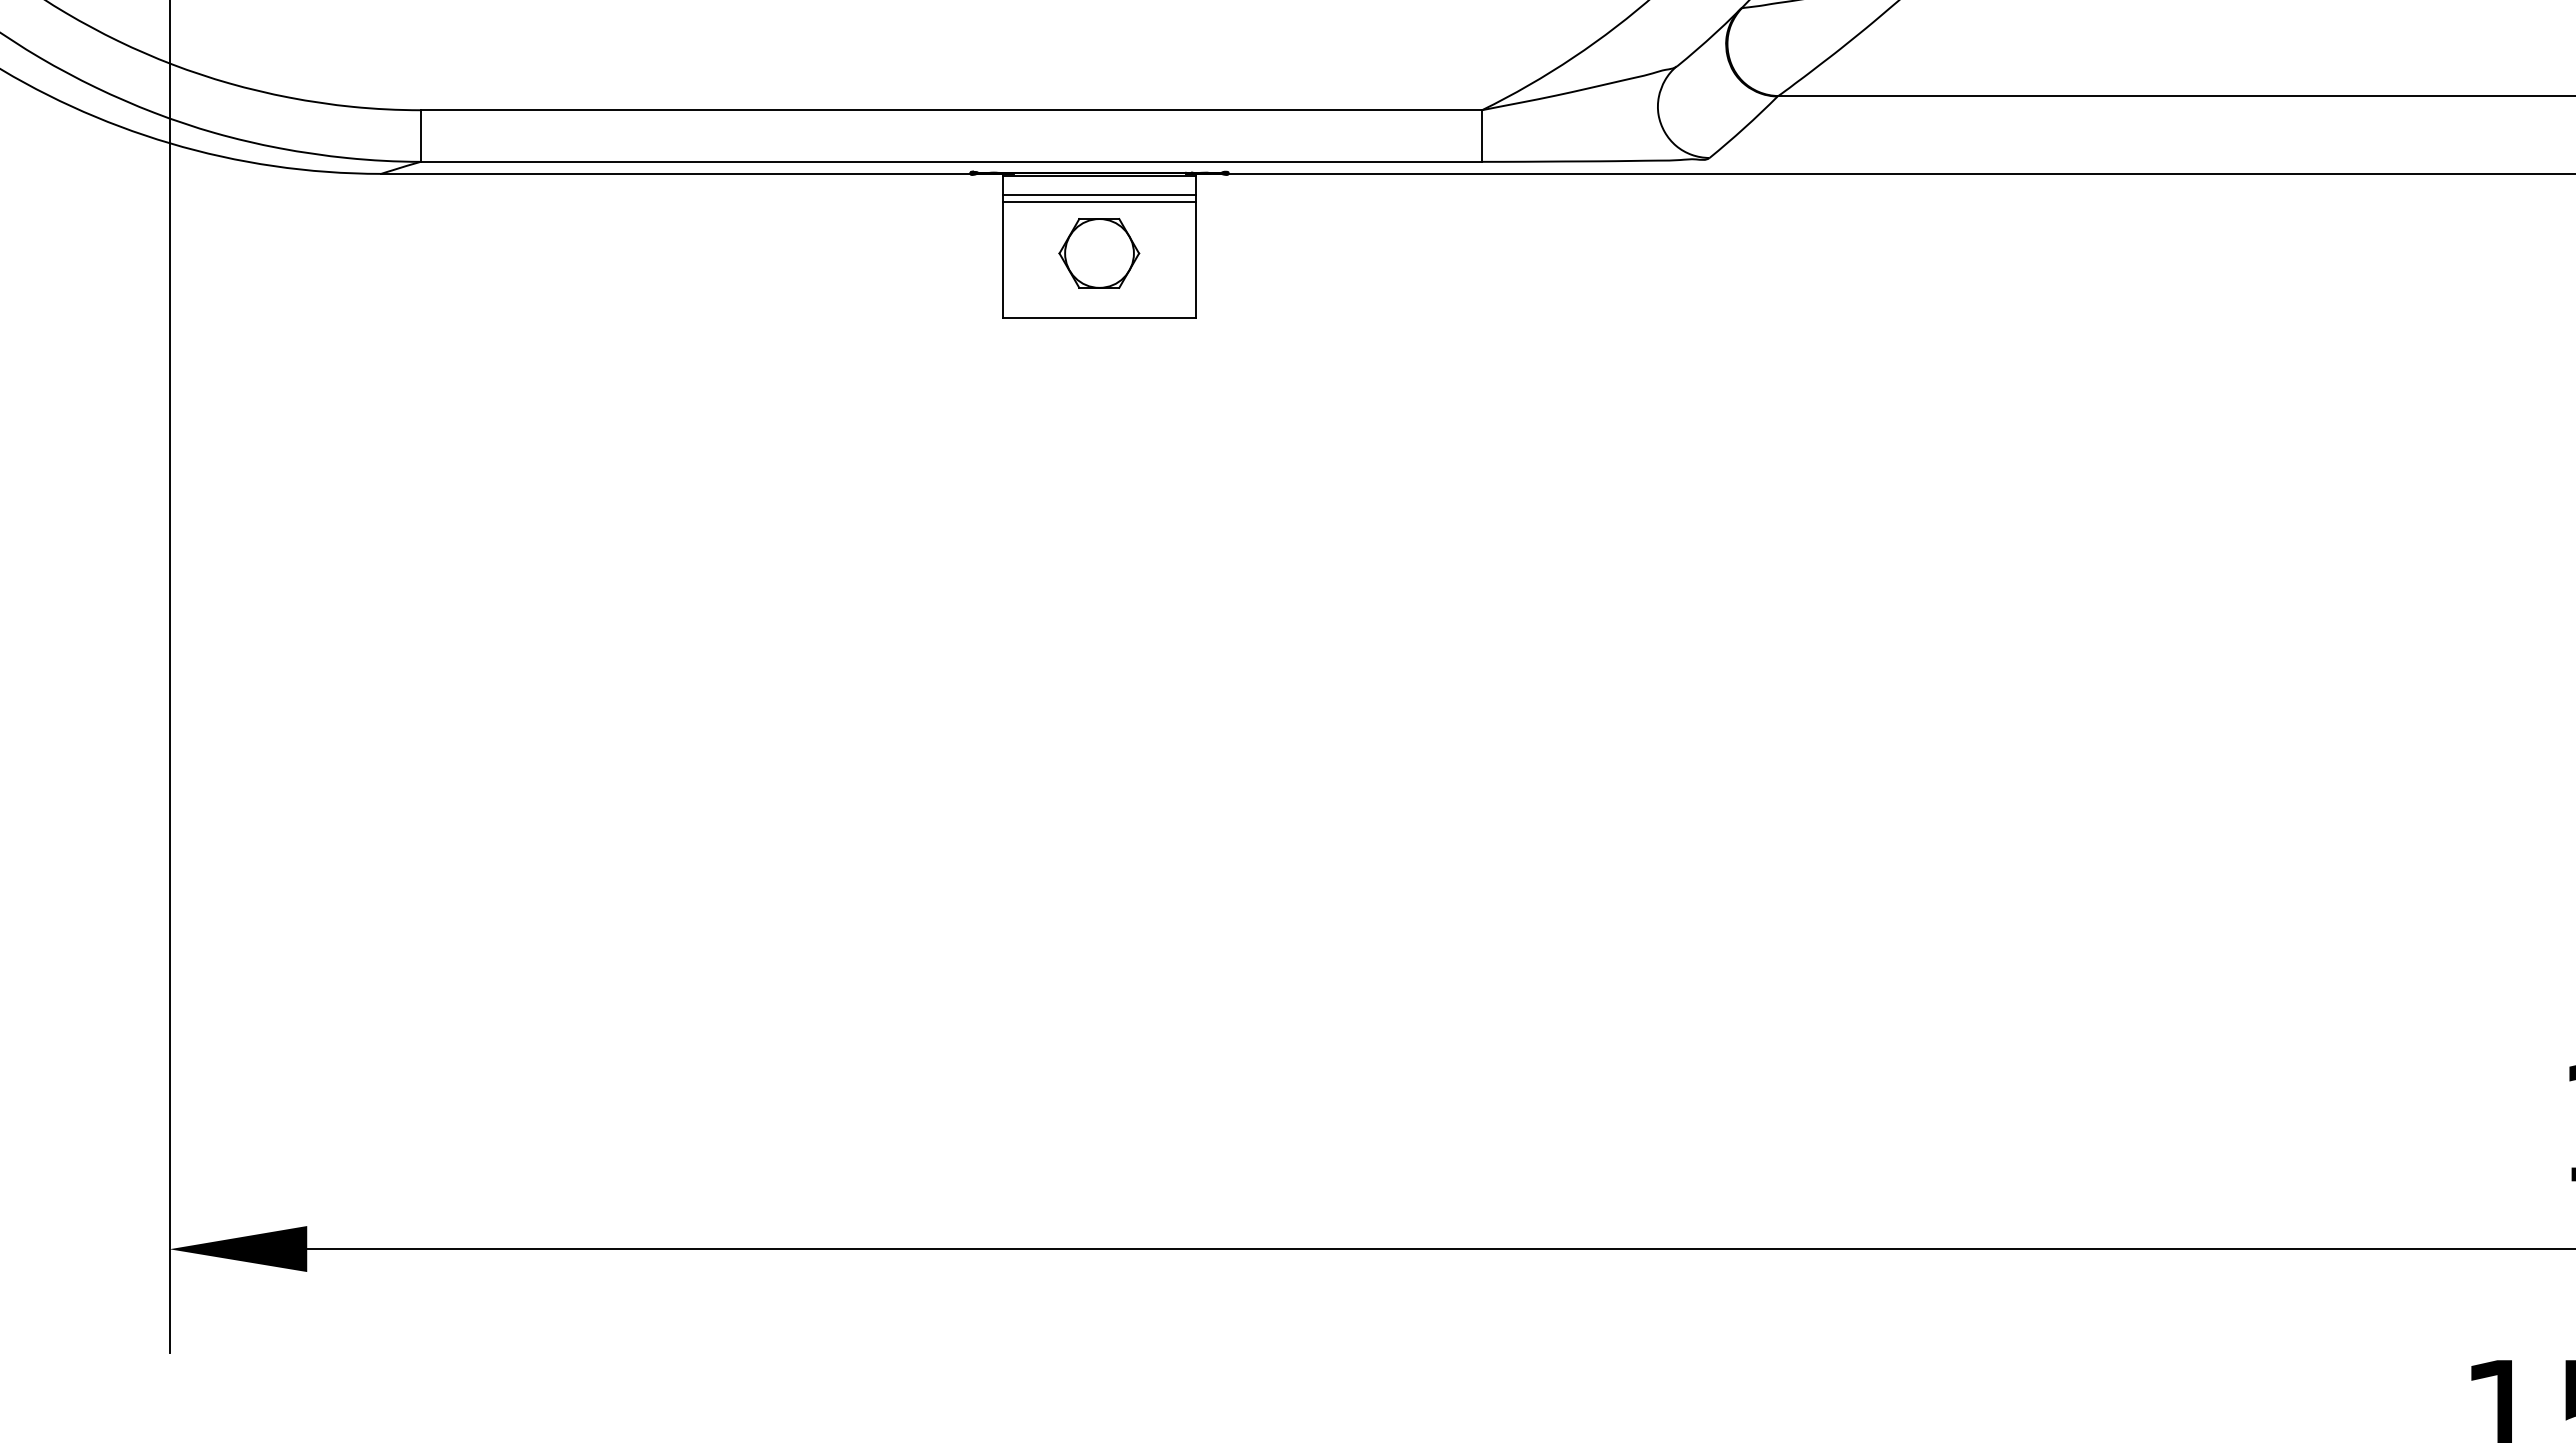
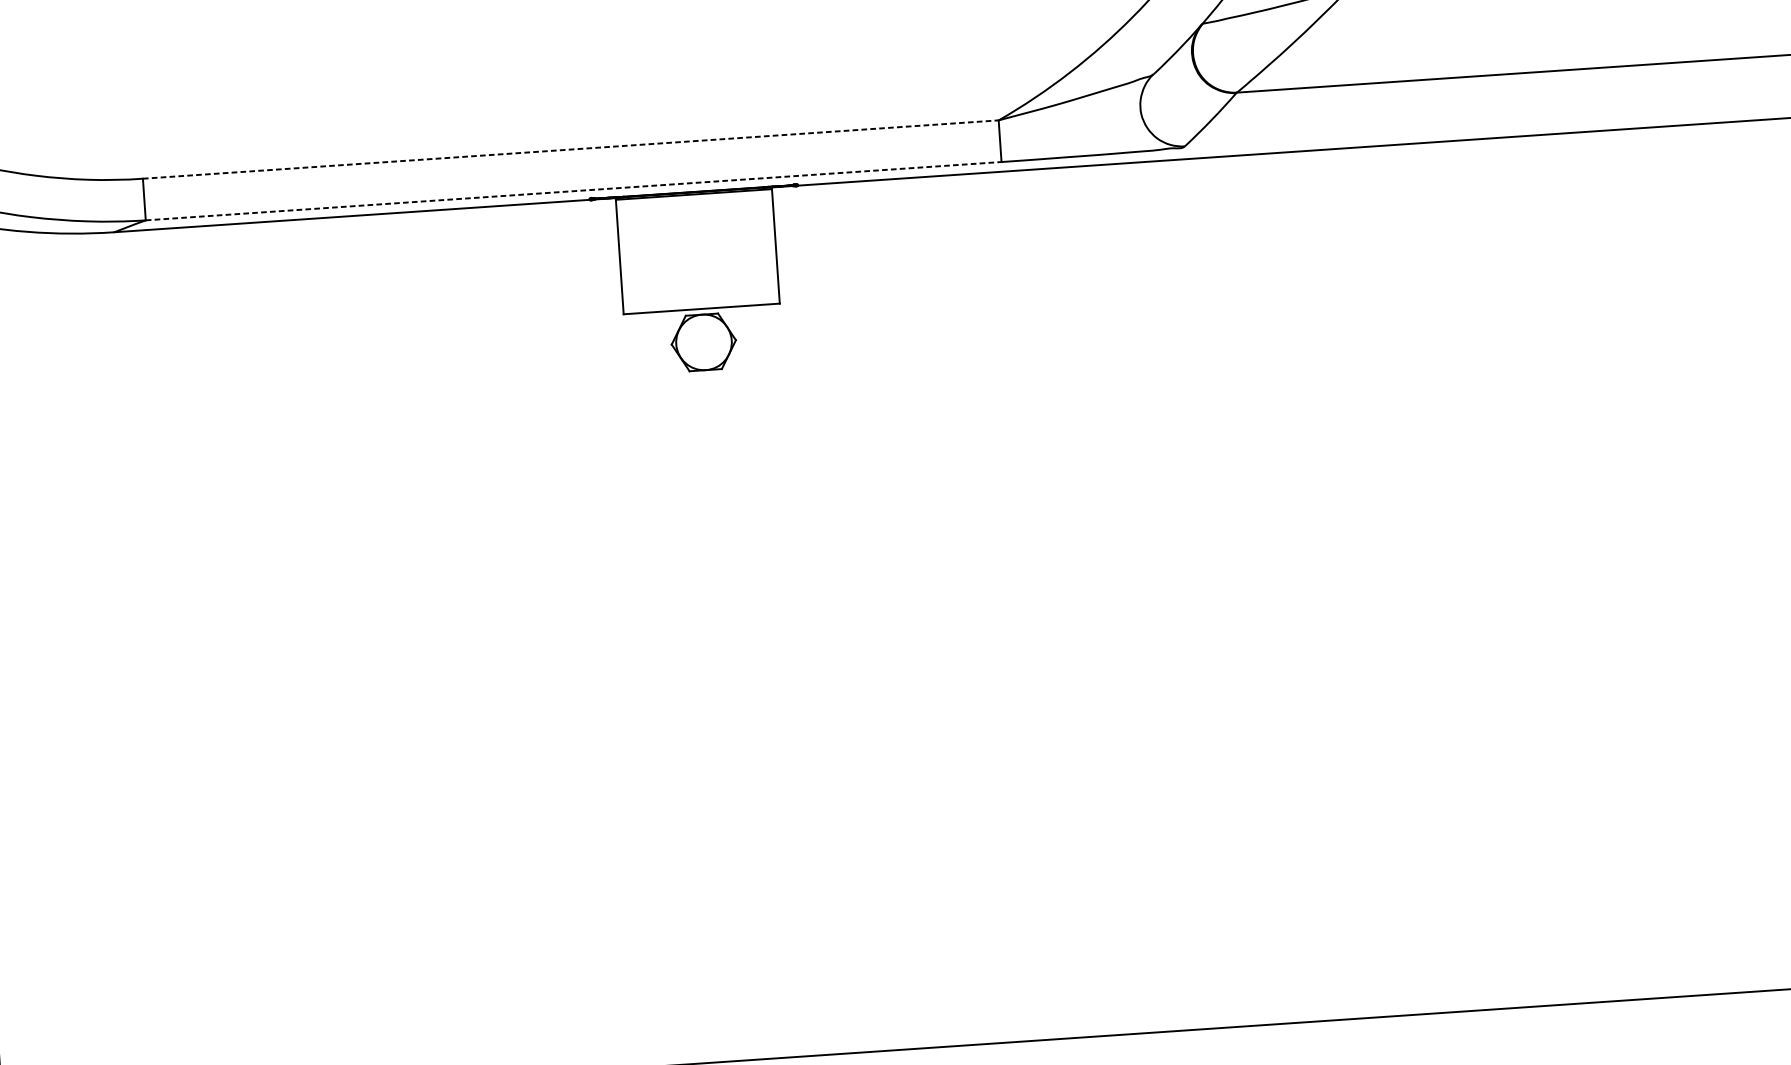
line: (951, 110) -> (570, 149), solid -> dashed
line: (951, 161) -> (573, 190), solid -> dashed
line: (1099, 195) -> (694, 210), removed
line: (1099, 201) -> (695, 215), removed
part: (1099, 253) -> (703, 342), moved

